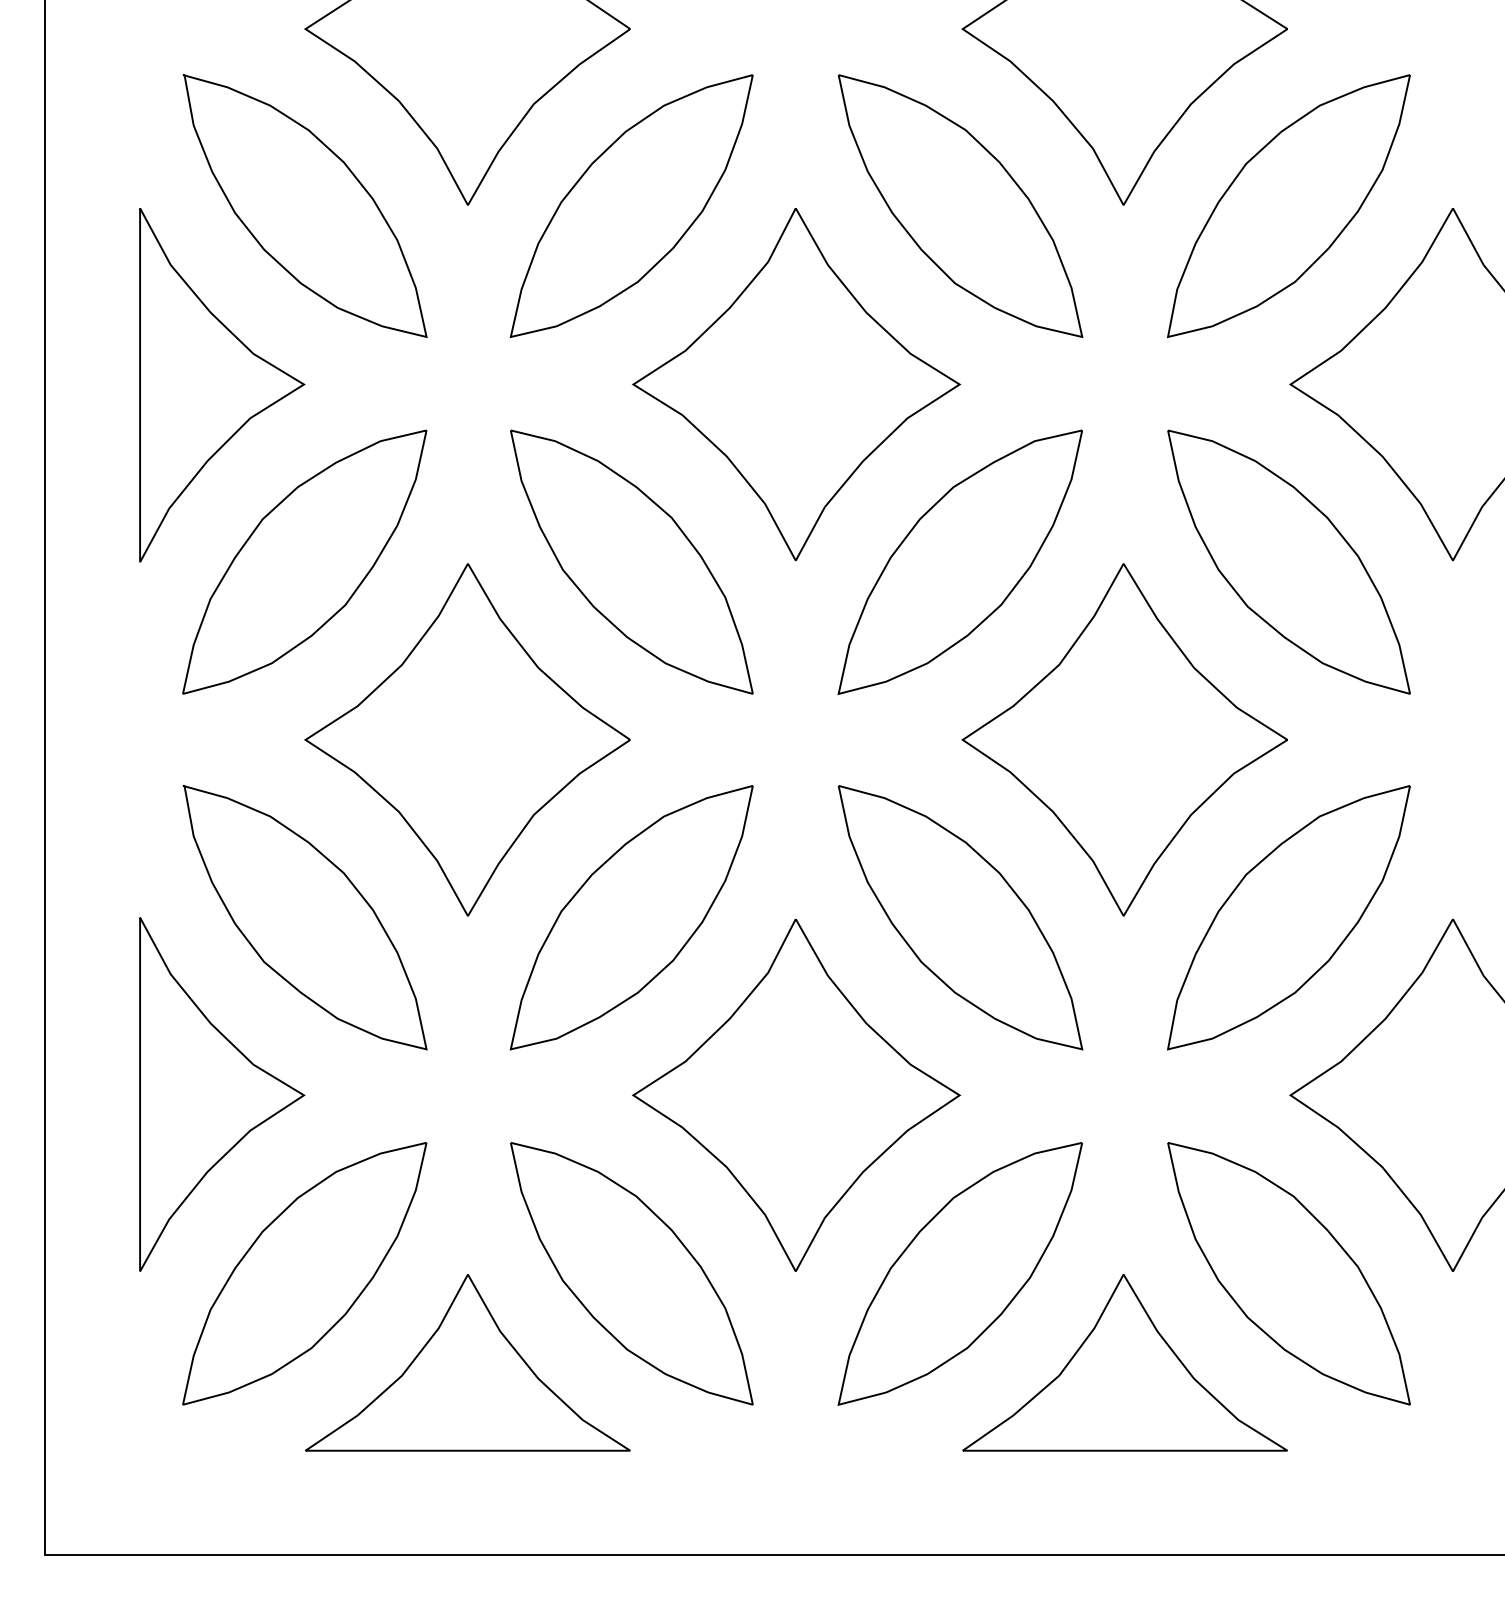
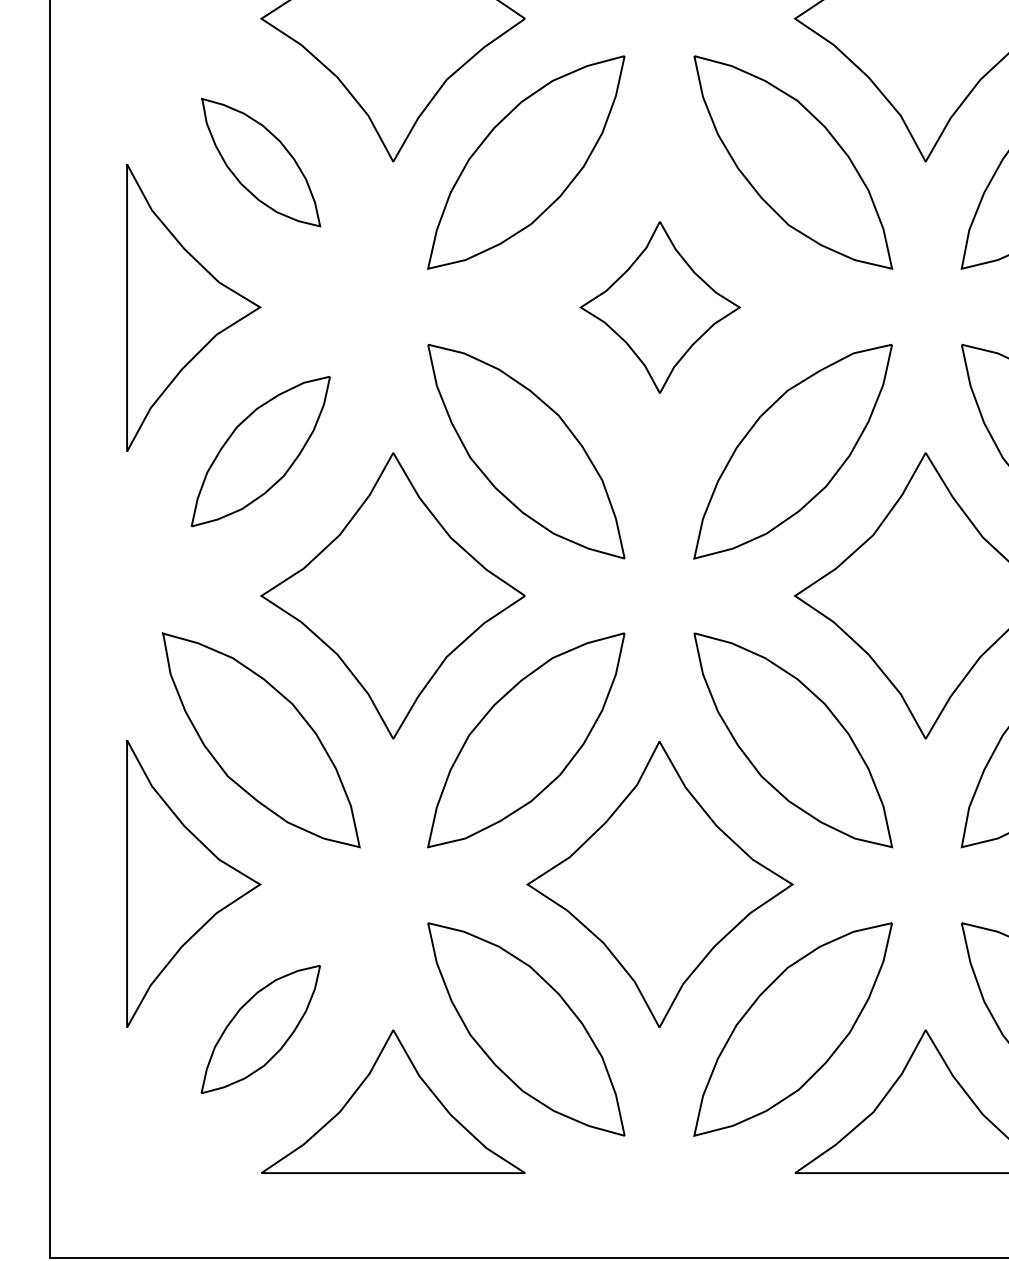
part: (304, 206) -> (260, 162), size x0.6
part: (796, 384) -> (660, 307), size x0.6
part: (304, 561) -> (260, 451), size x0.7
part: (304, 1273) -> (260, 1029), size x0.6

